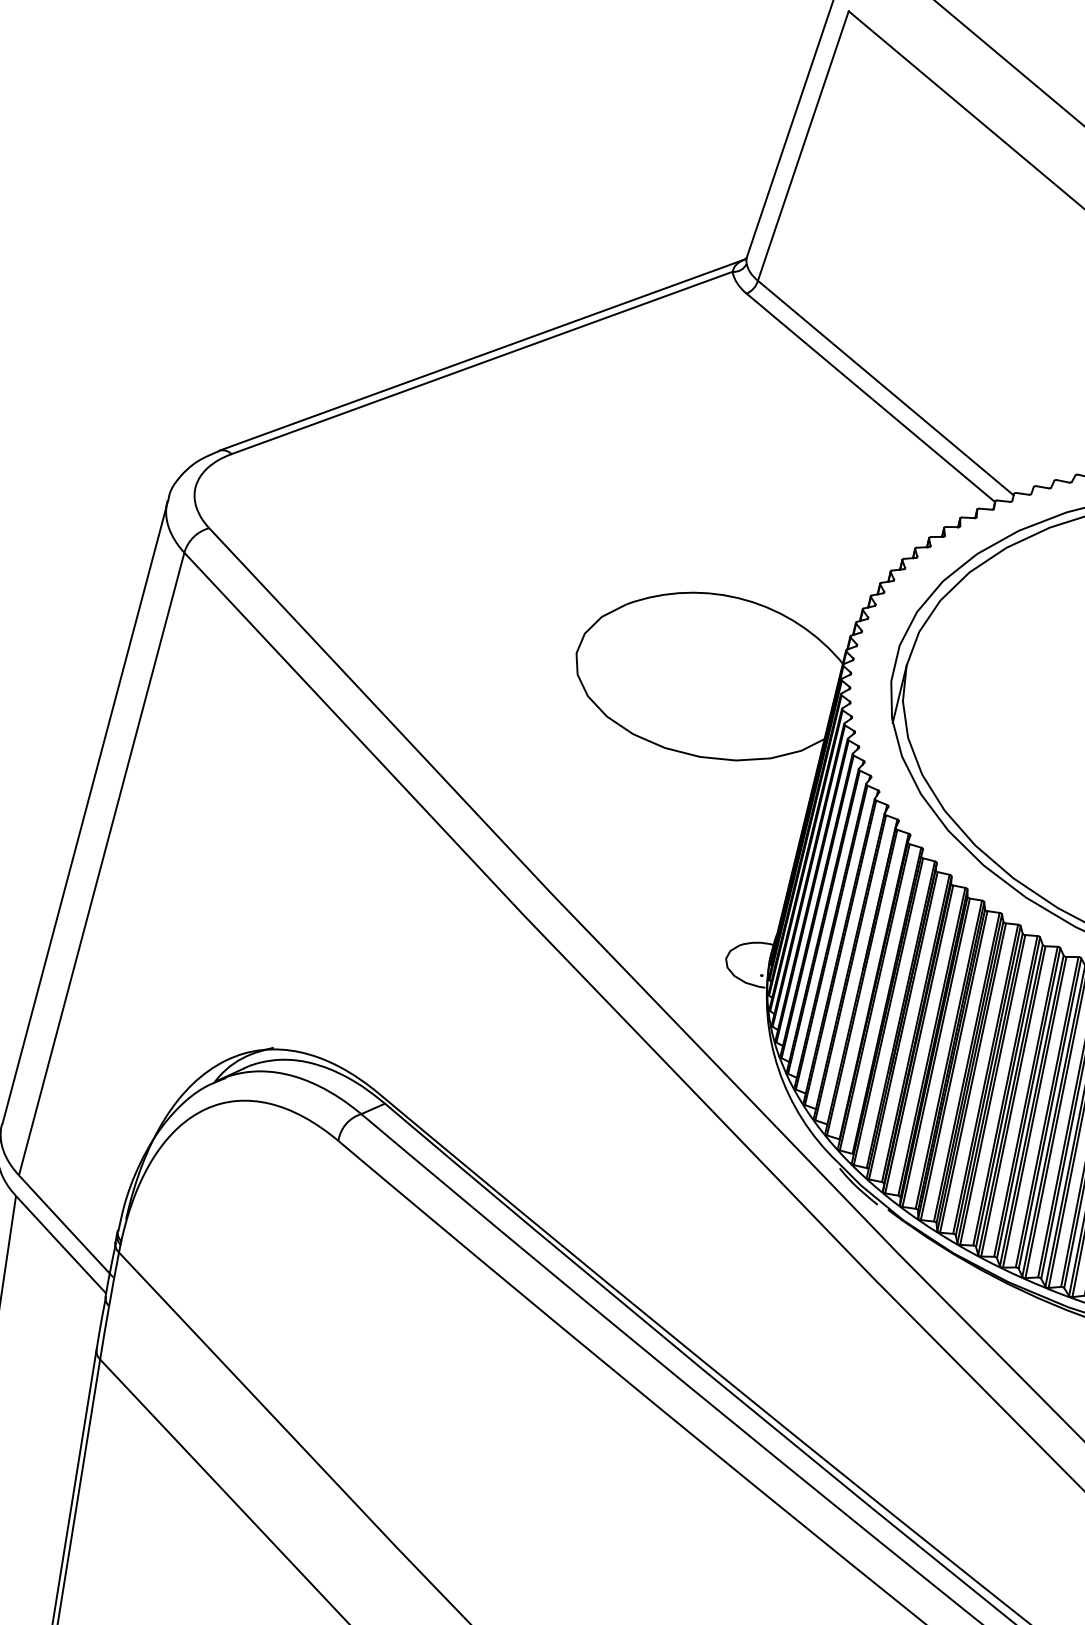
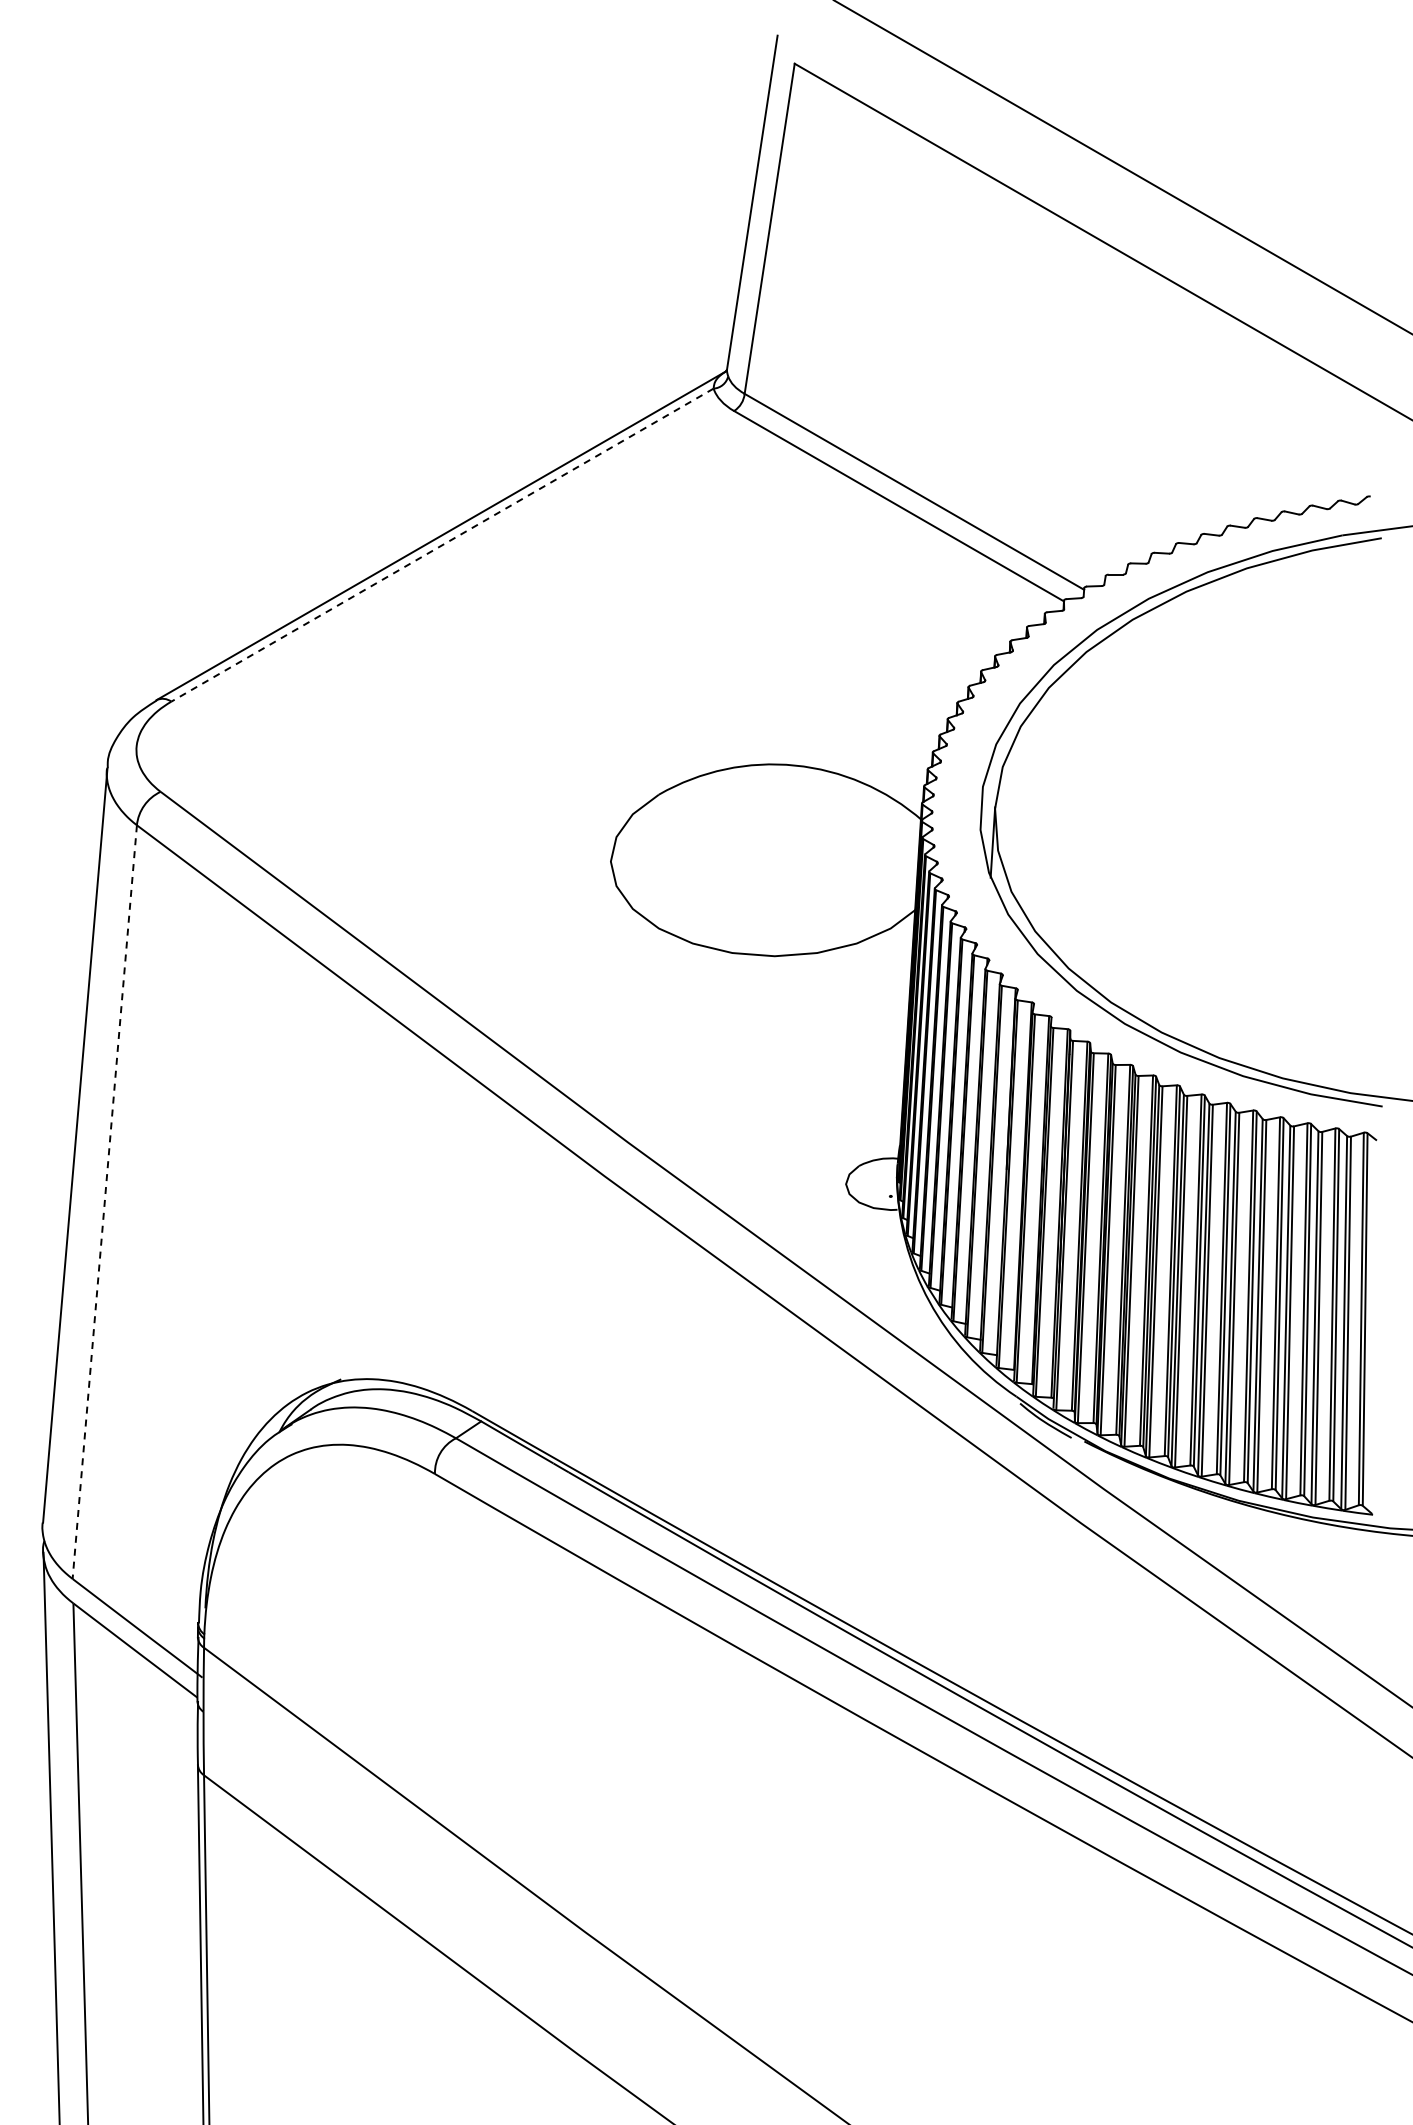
line: (482, 363) -> (442, 545), solid -> dashed
line: (101, 863) -> (104, 1201), solid -> dashed

